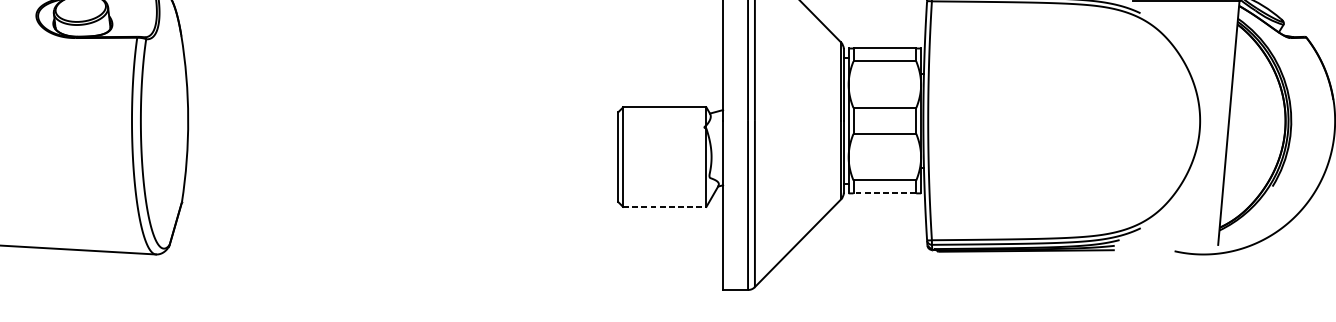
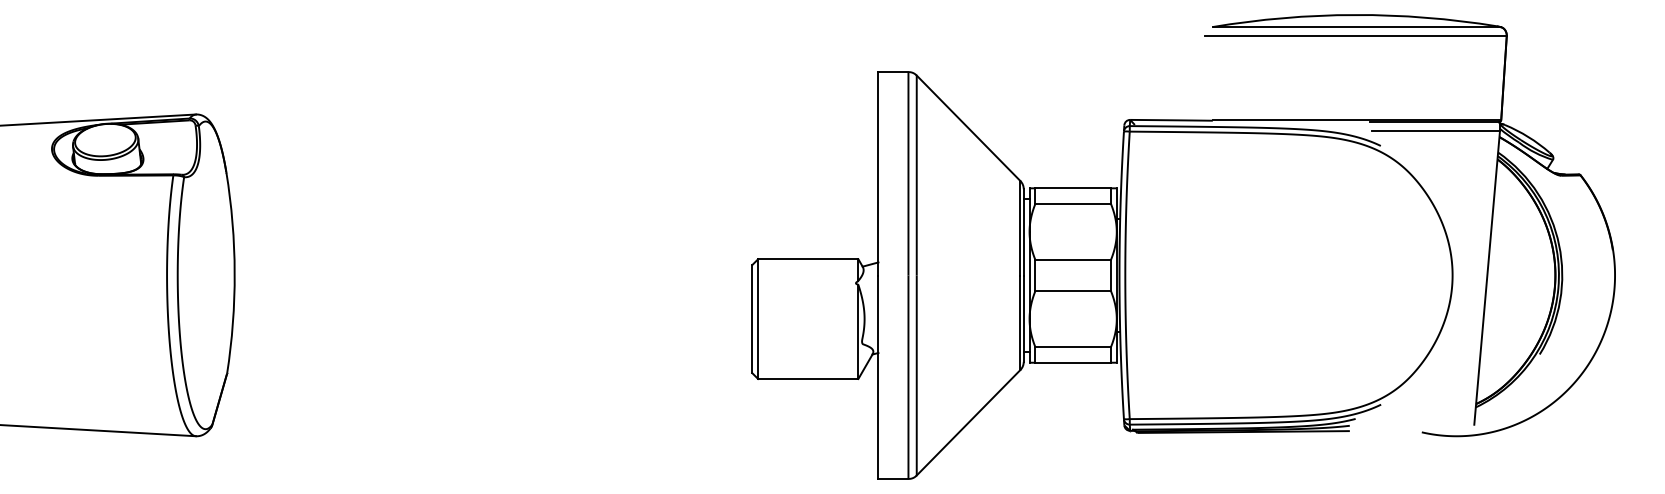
line: (885, 193) -> (1073, 362), dashed -> solid
line: (664, 206) -> (808, 378), dashed -> solid

